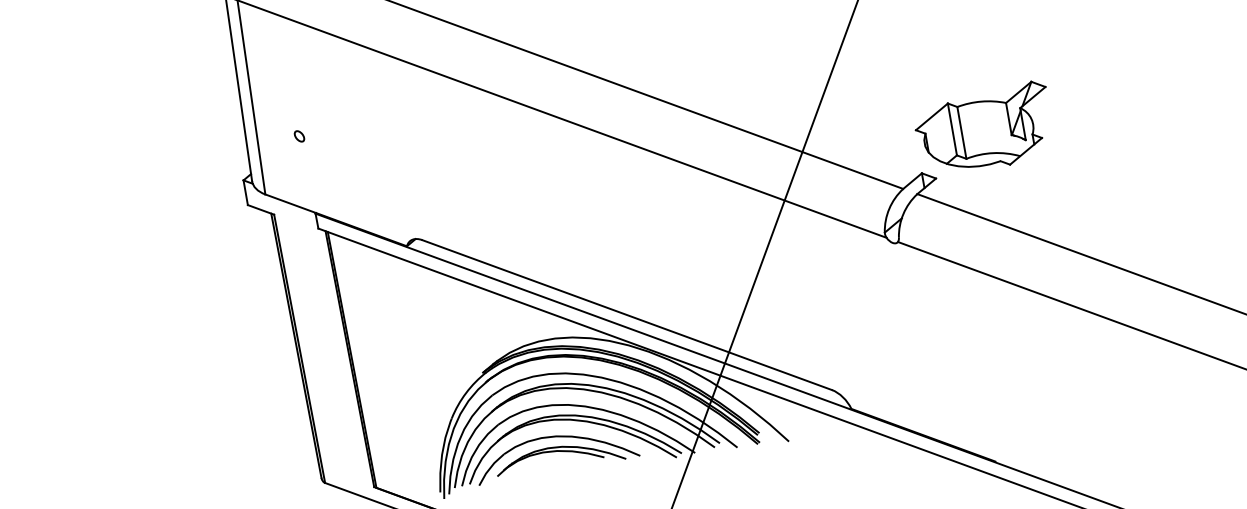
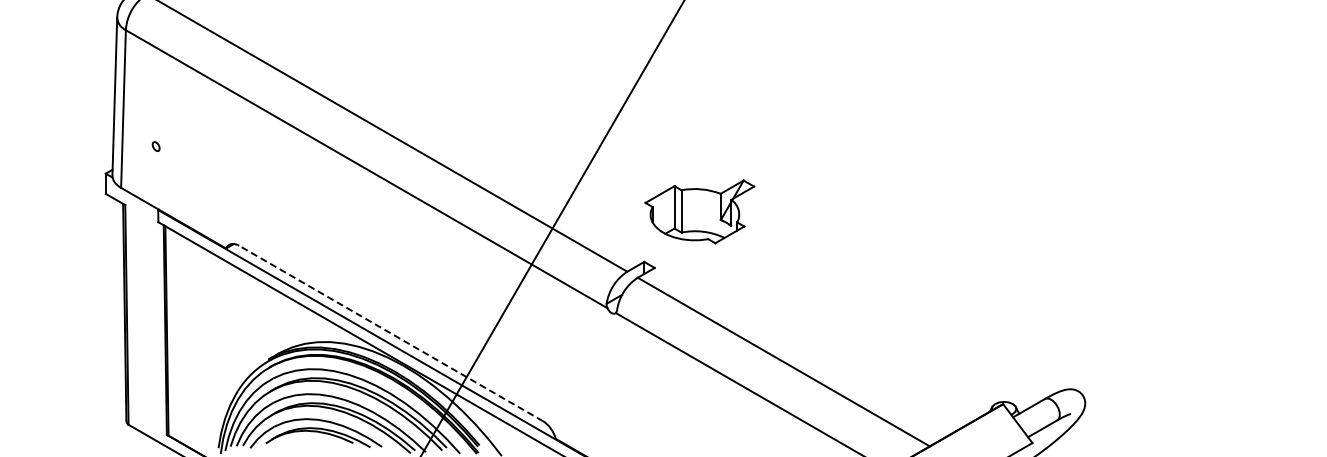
part: (983, 129) -> (699, 211), moved
line: (626, 315) -> (390, 333), solid -> dashed

